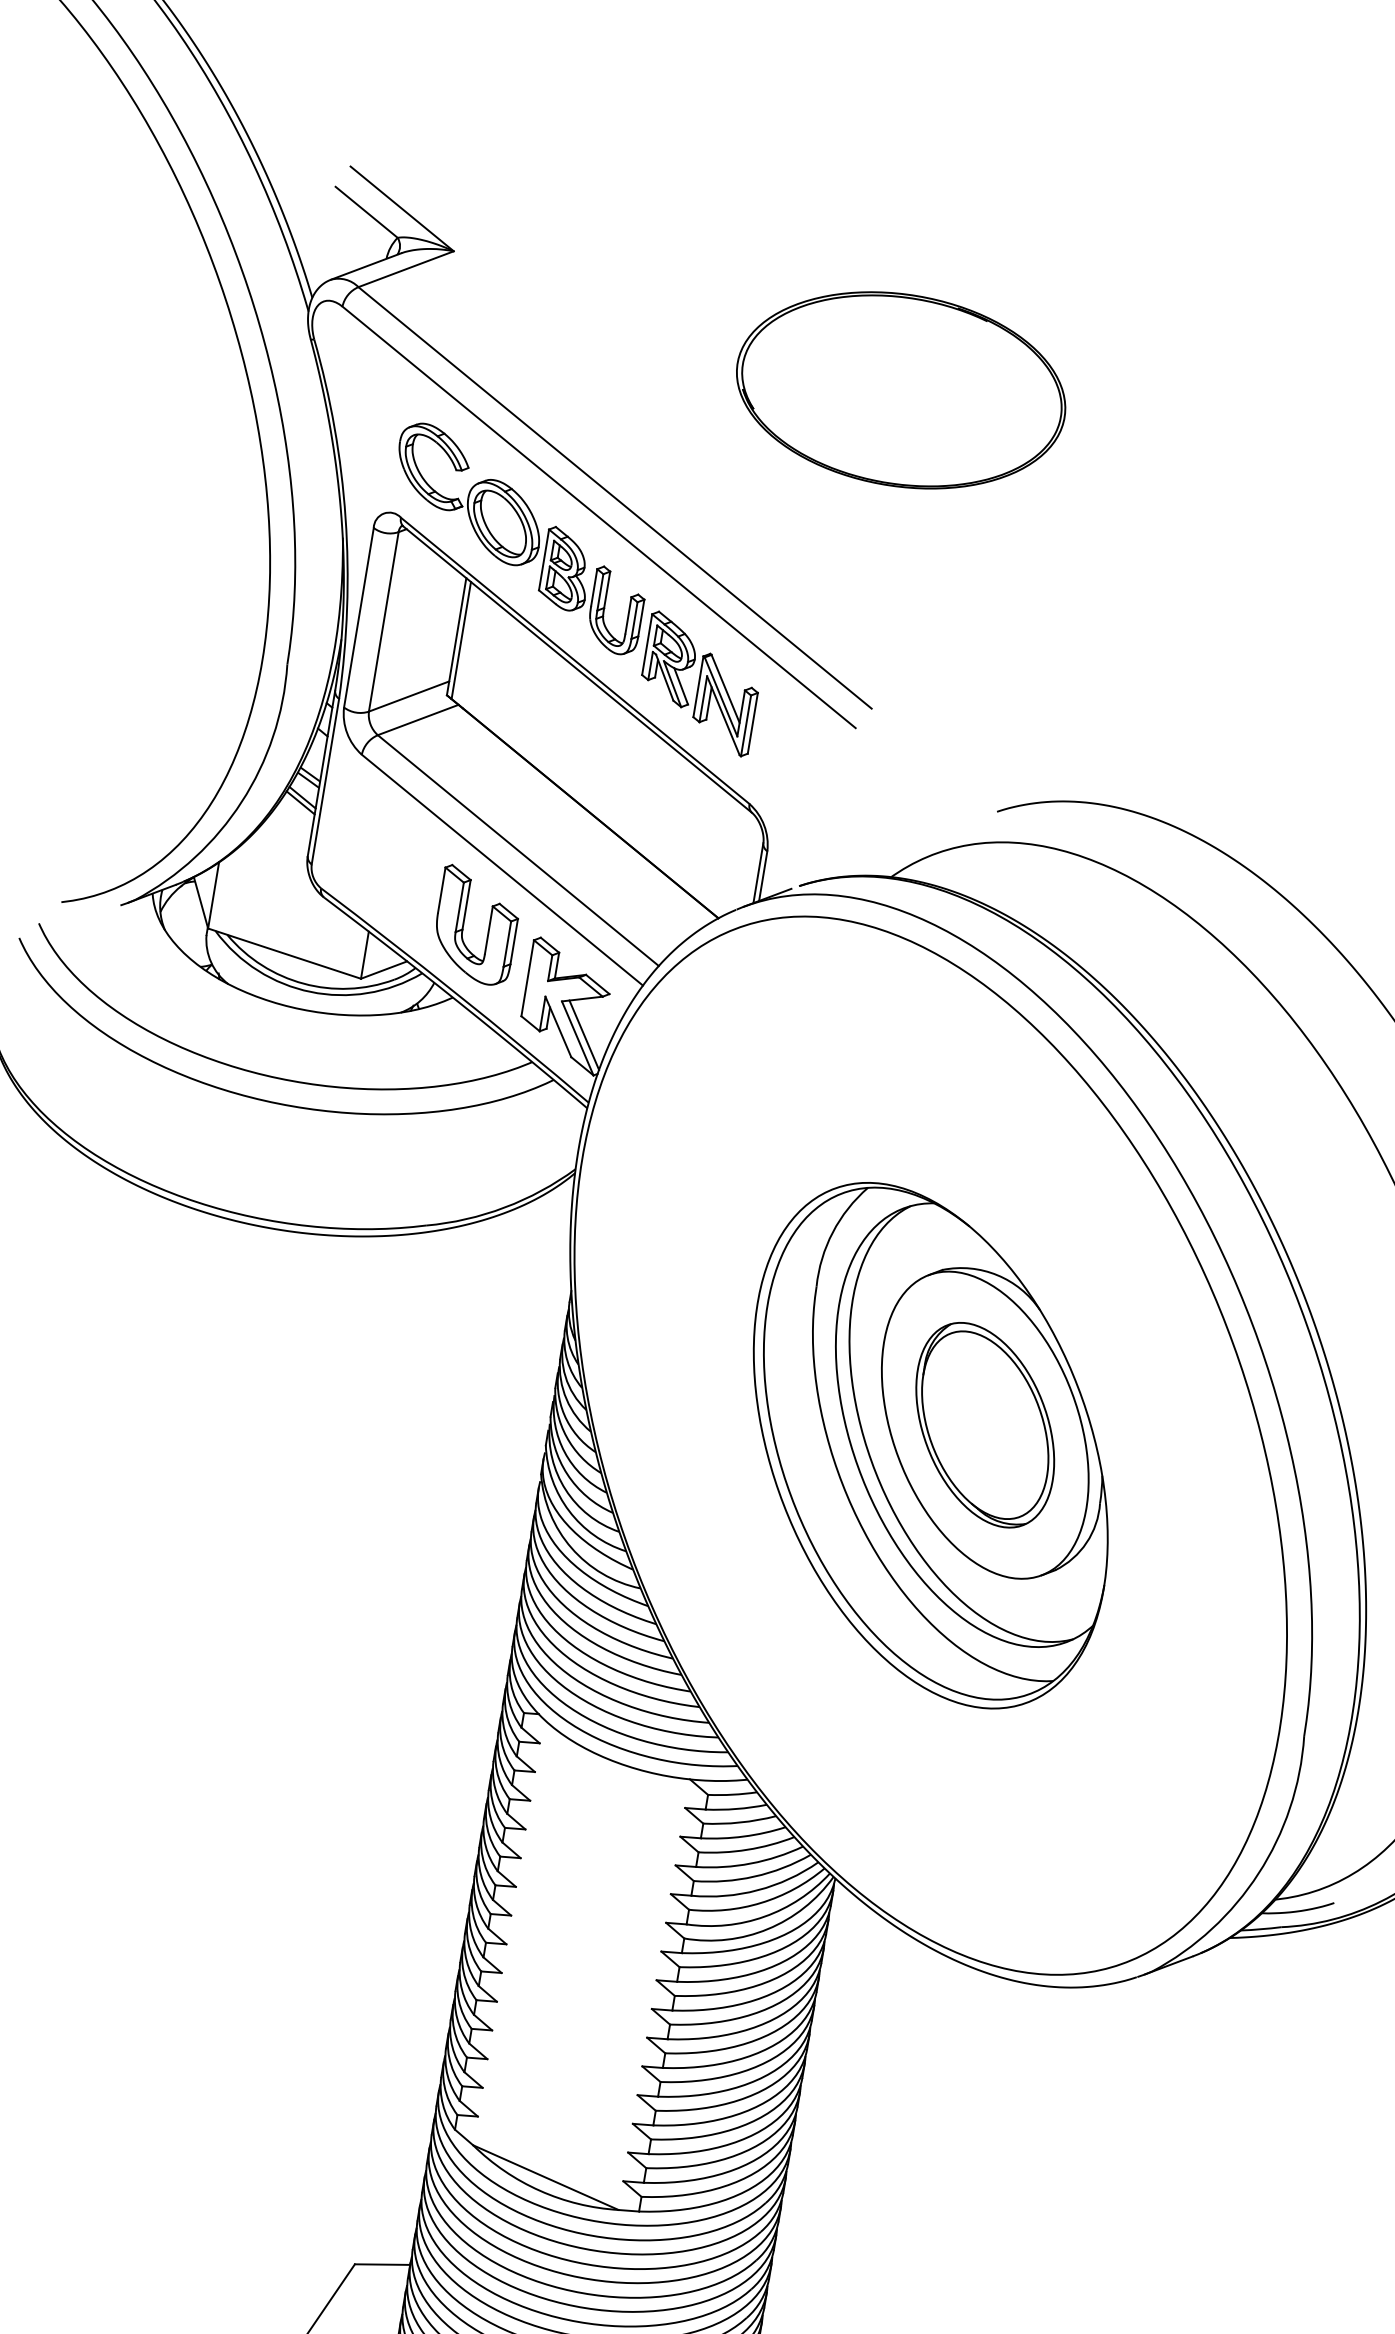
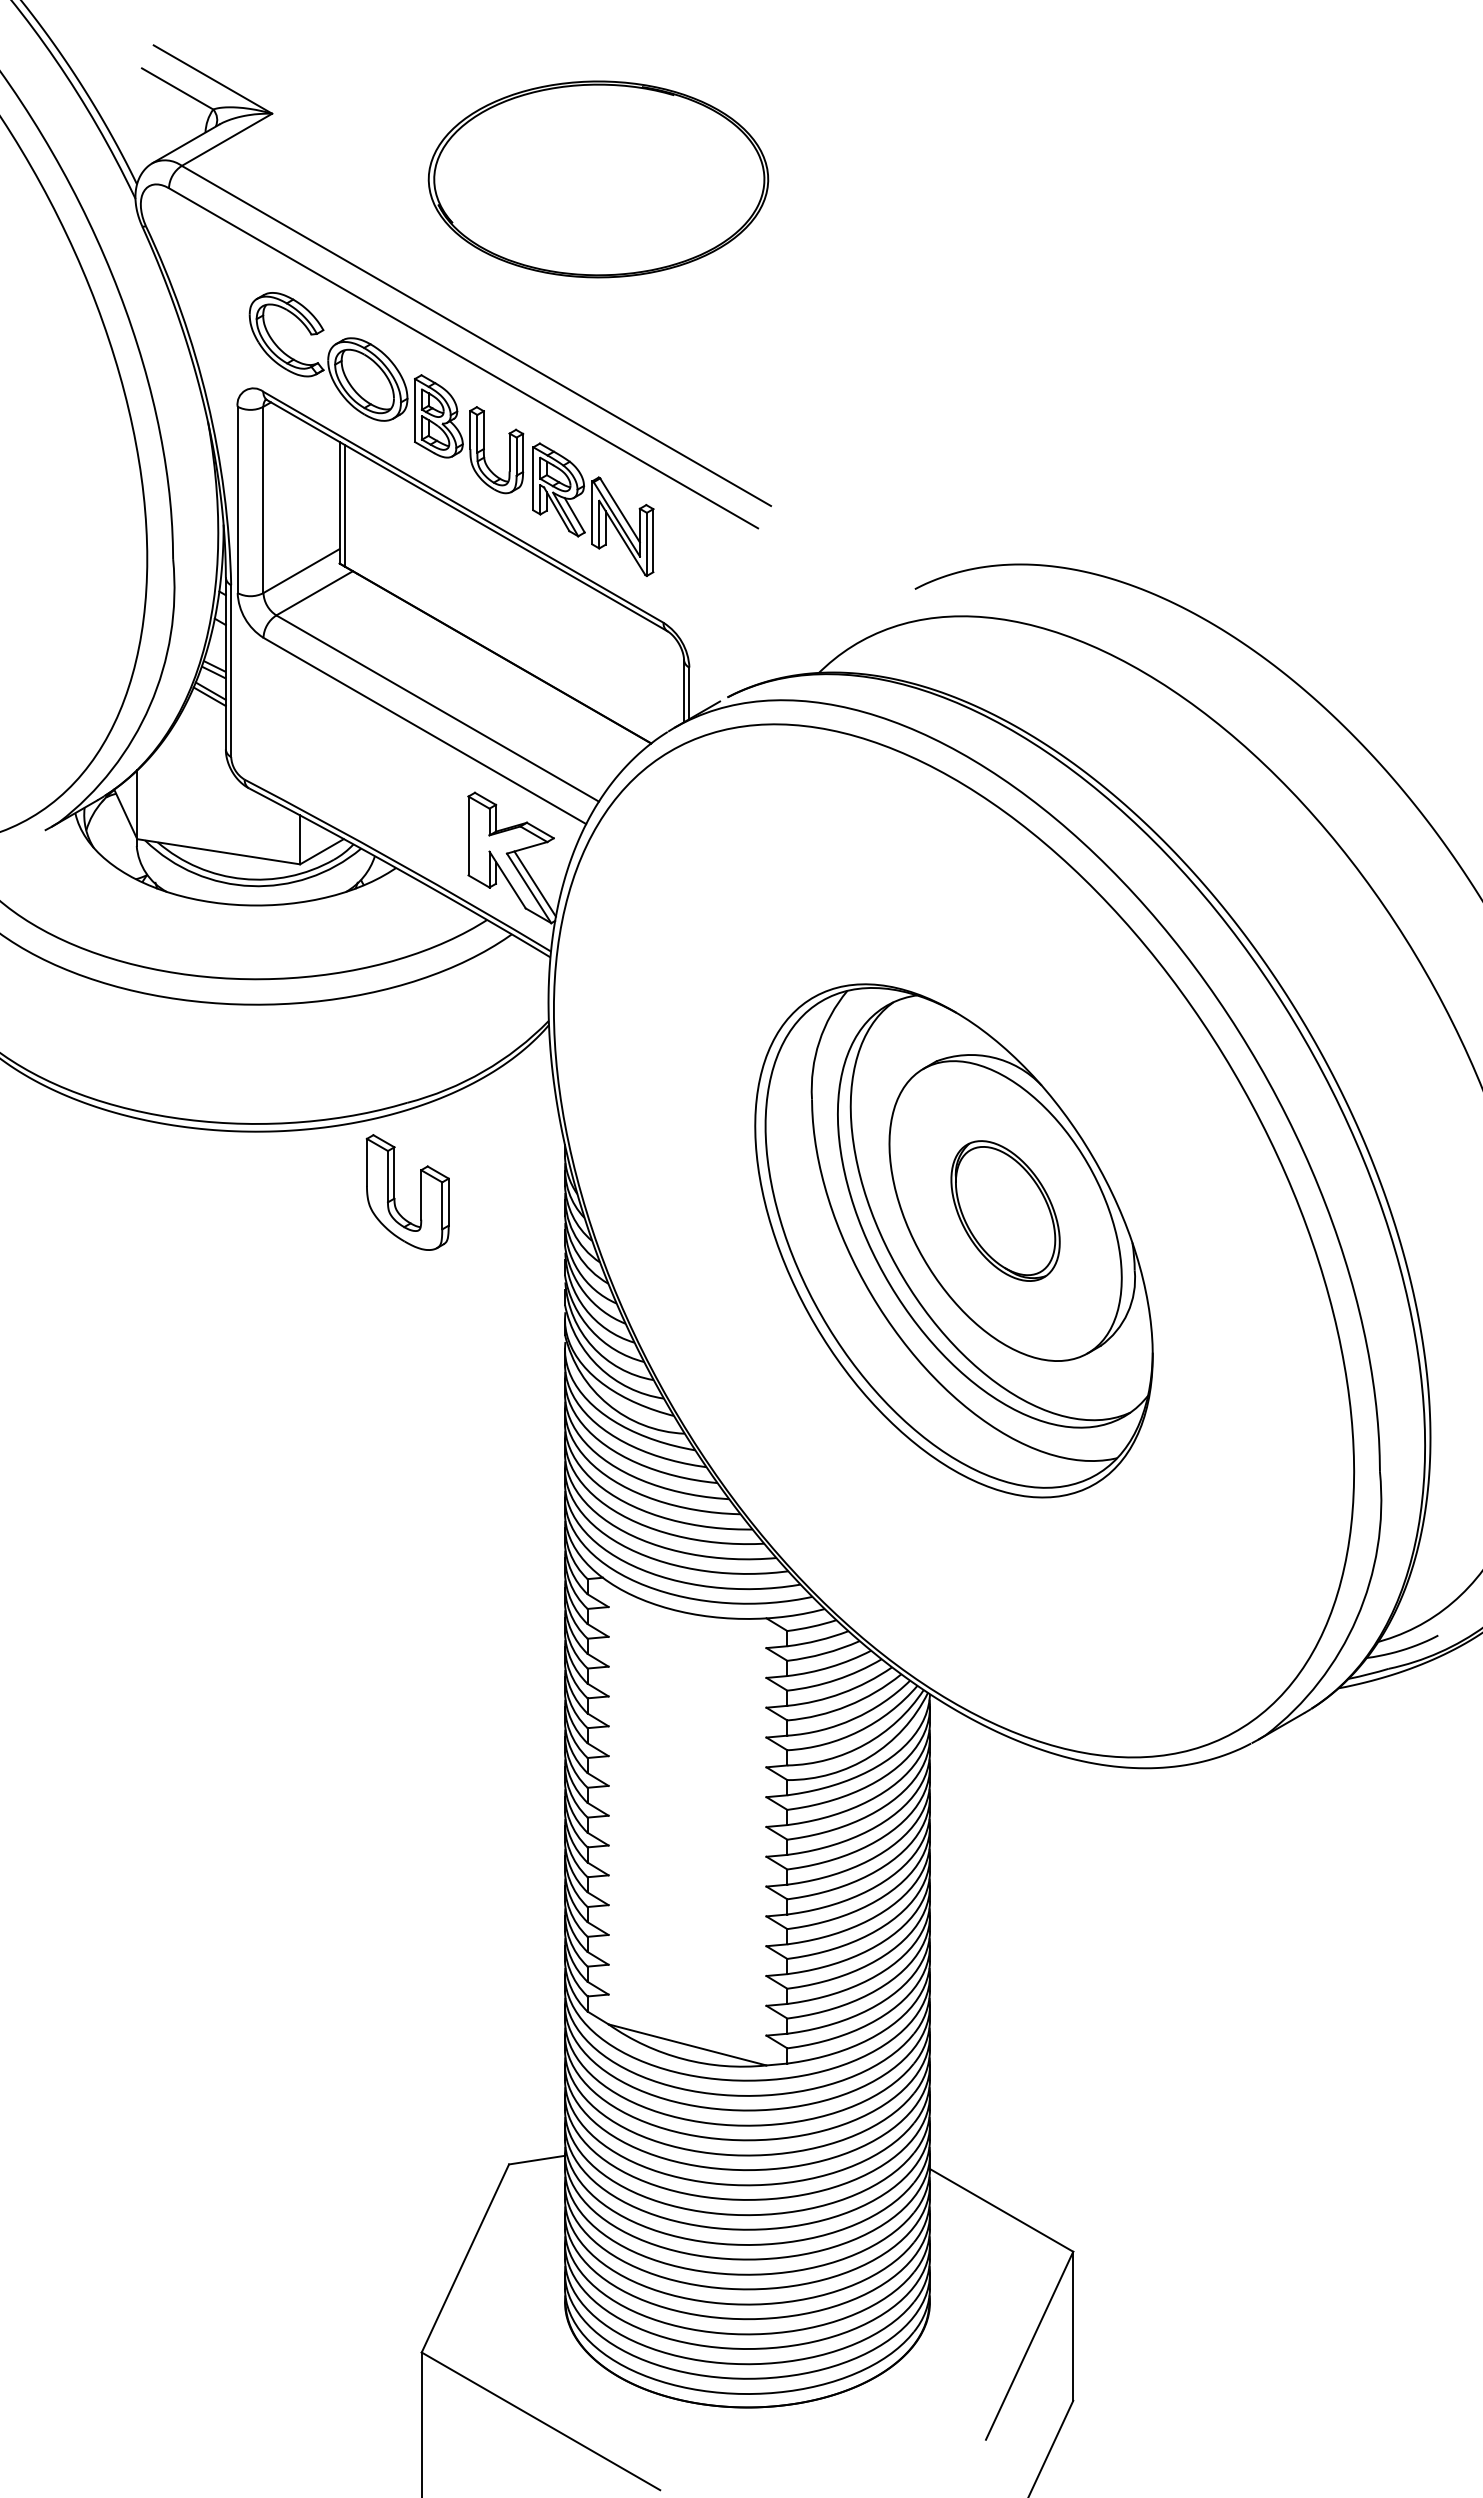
part: (901, 390) -> (598, 179), moved
part: (463, 923) -> (394, 1192), moved
part: (985, 1424) -> (1005, 1210), size x0.7

